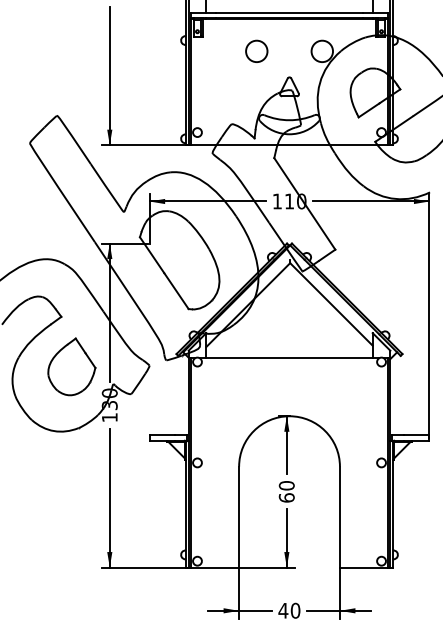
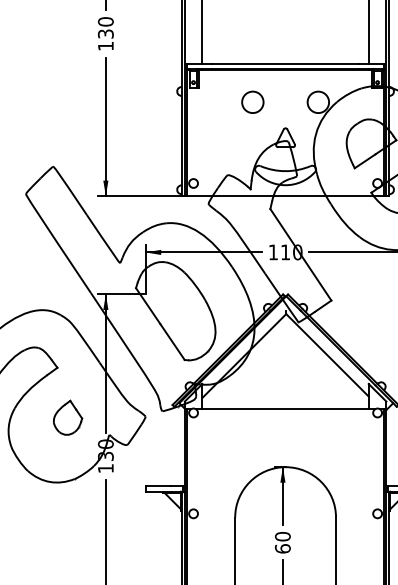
part: (71, 366) -> (67, 417), size x0.6

